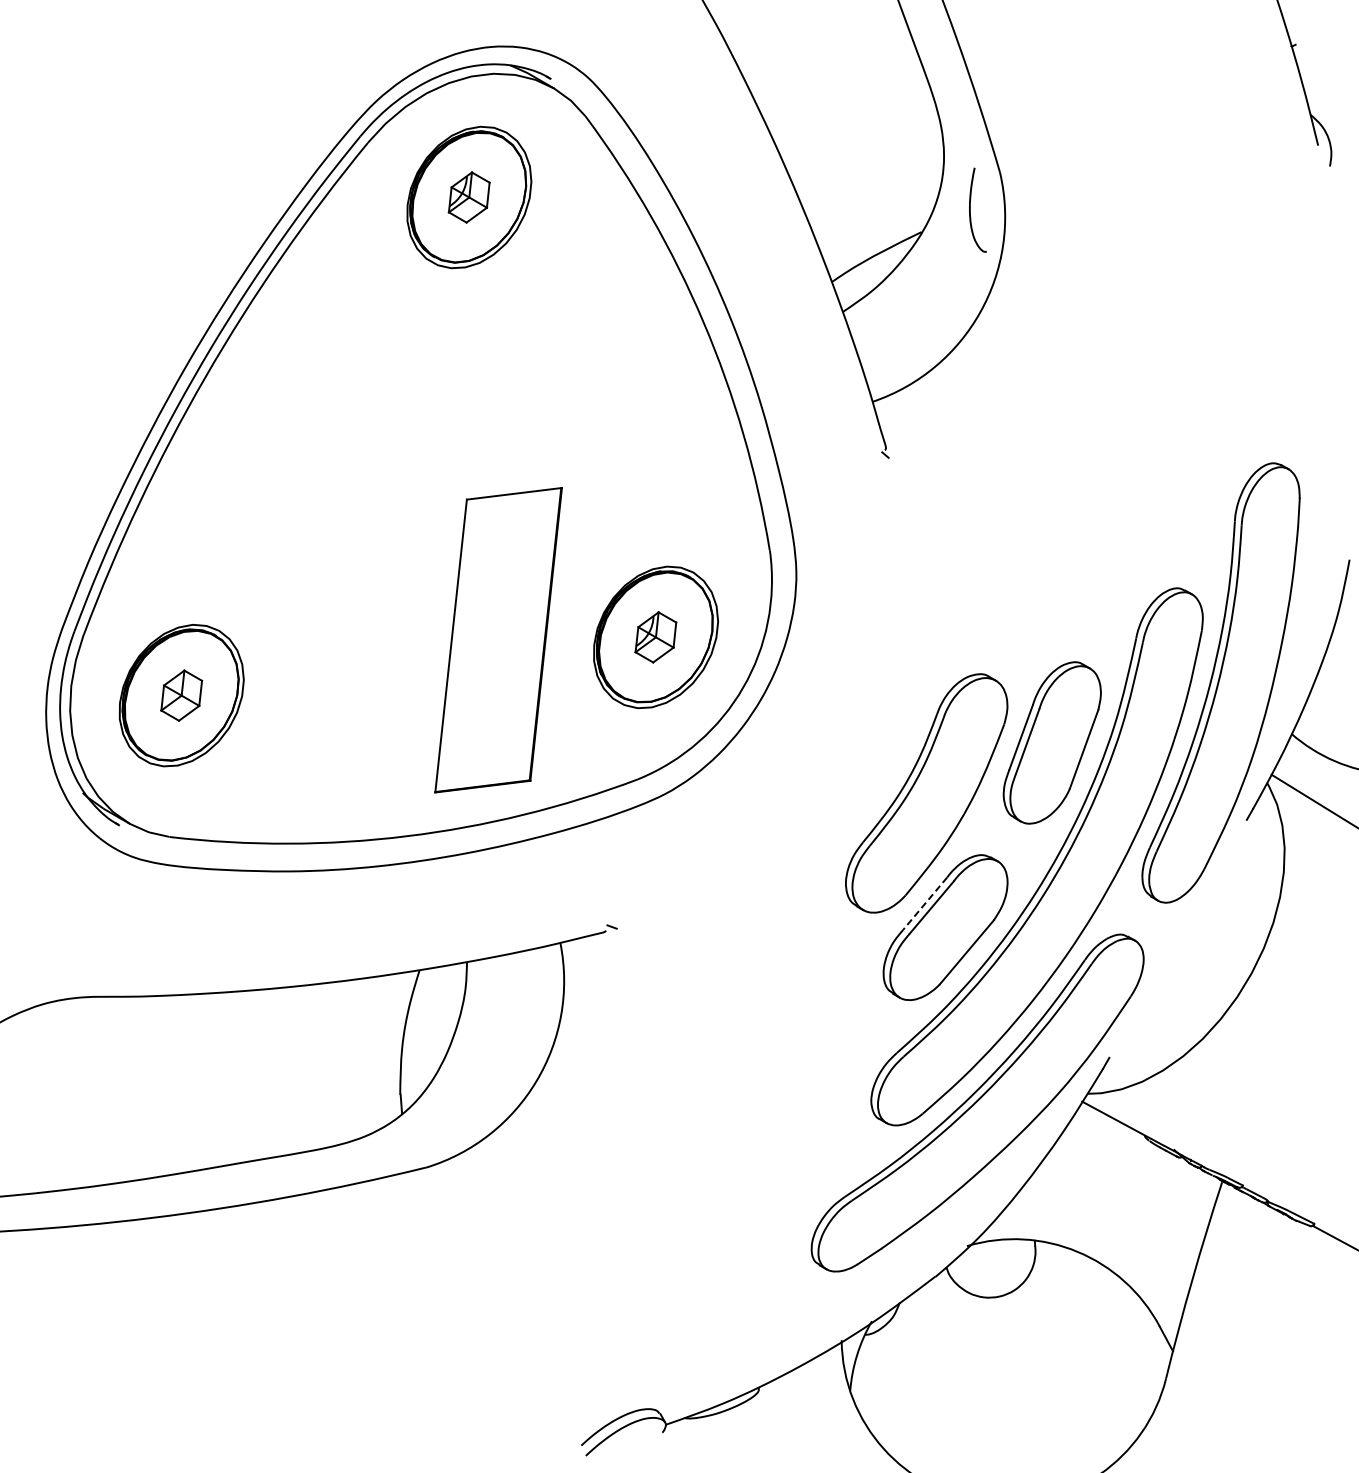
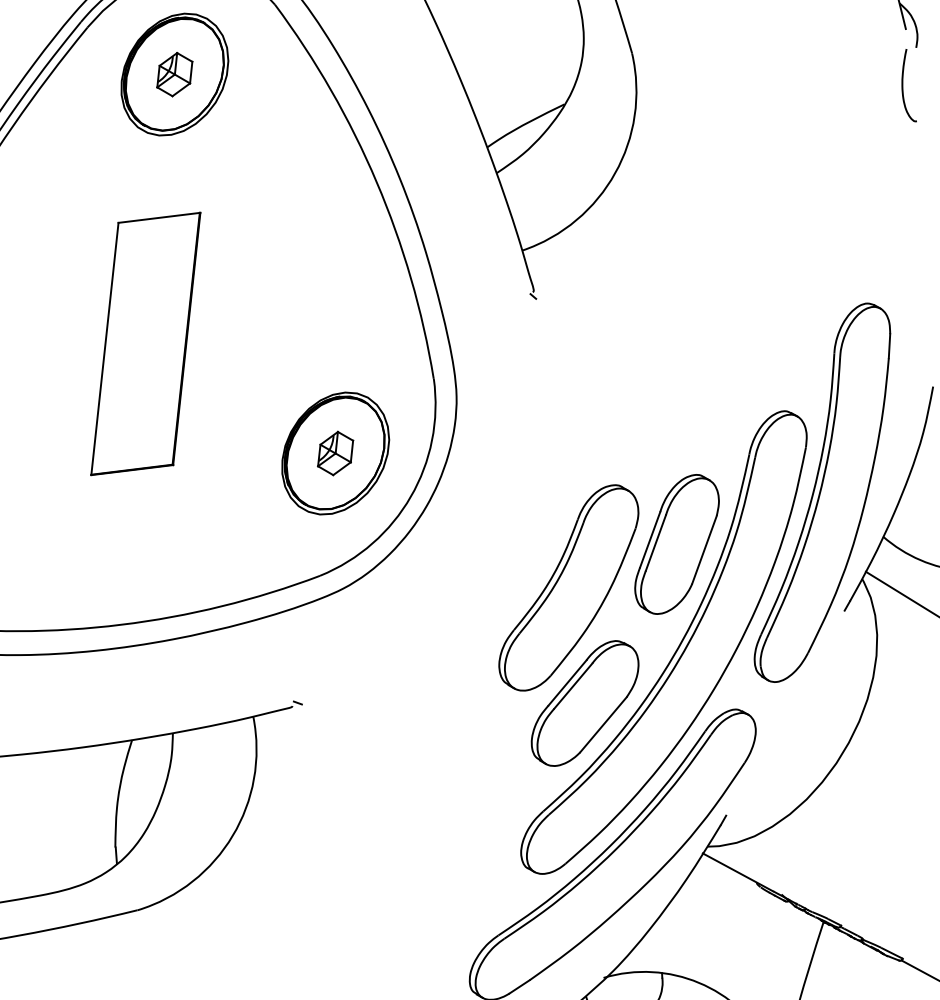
curve: (970, 209) -> (902, 84), moved
part: (498, 640) -> (145, 344), moved
line: (924, 904) -> (566, 683), dashed -> solid

